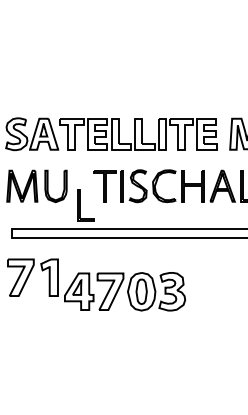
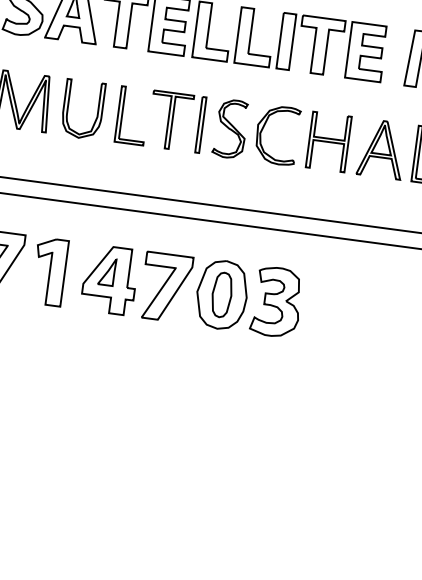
part: (85, 205) -> (132, 116), moved
part: (124, 291) -> (191, 290), moved

